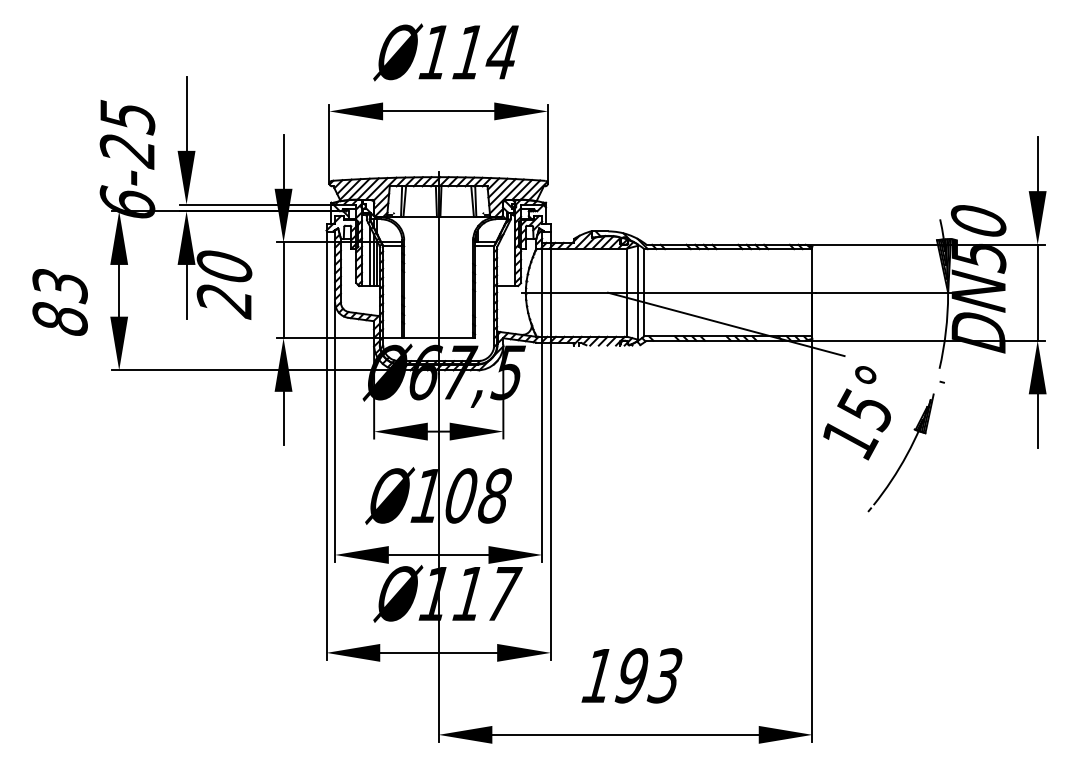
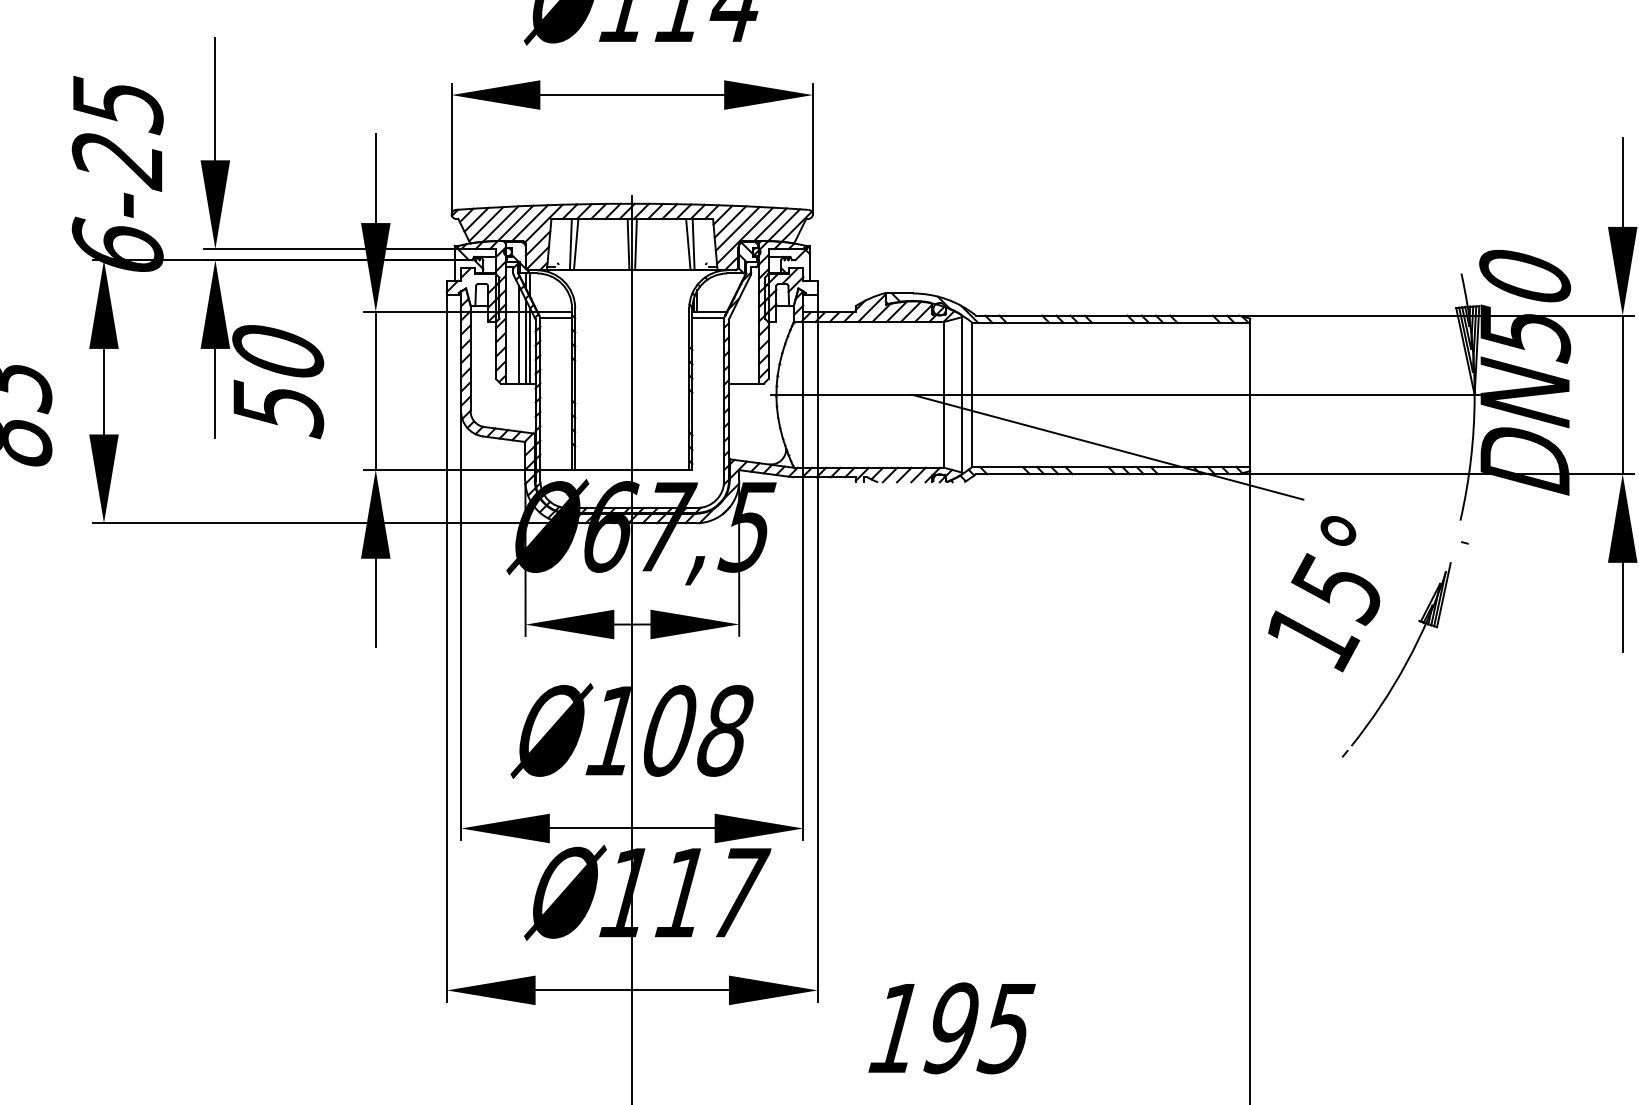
text: (224, 301) -> (278, 409), 20 -> 50
text: (664, 675) -> (1005, 1027), 193 -> 195

